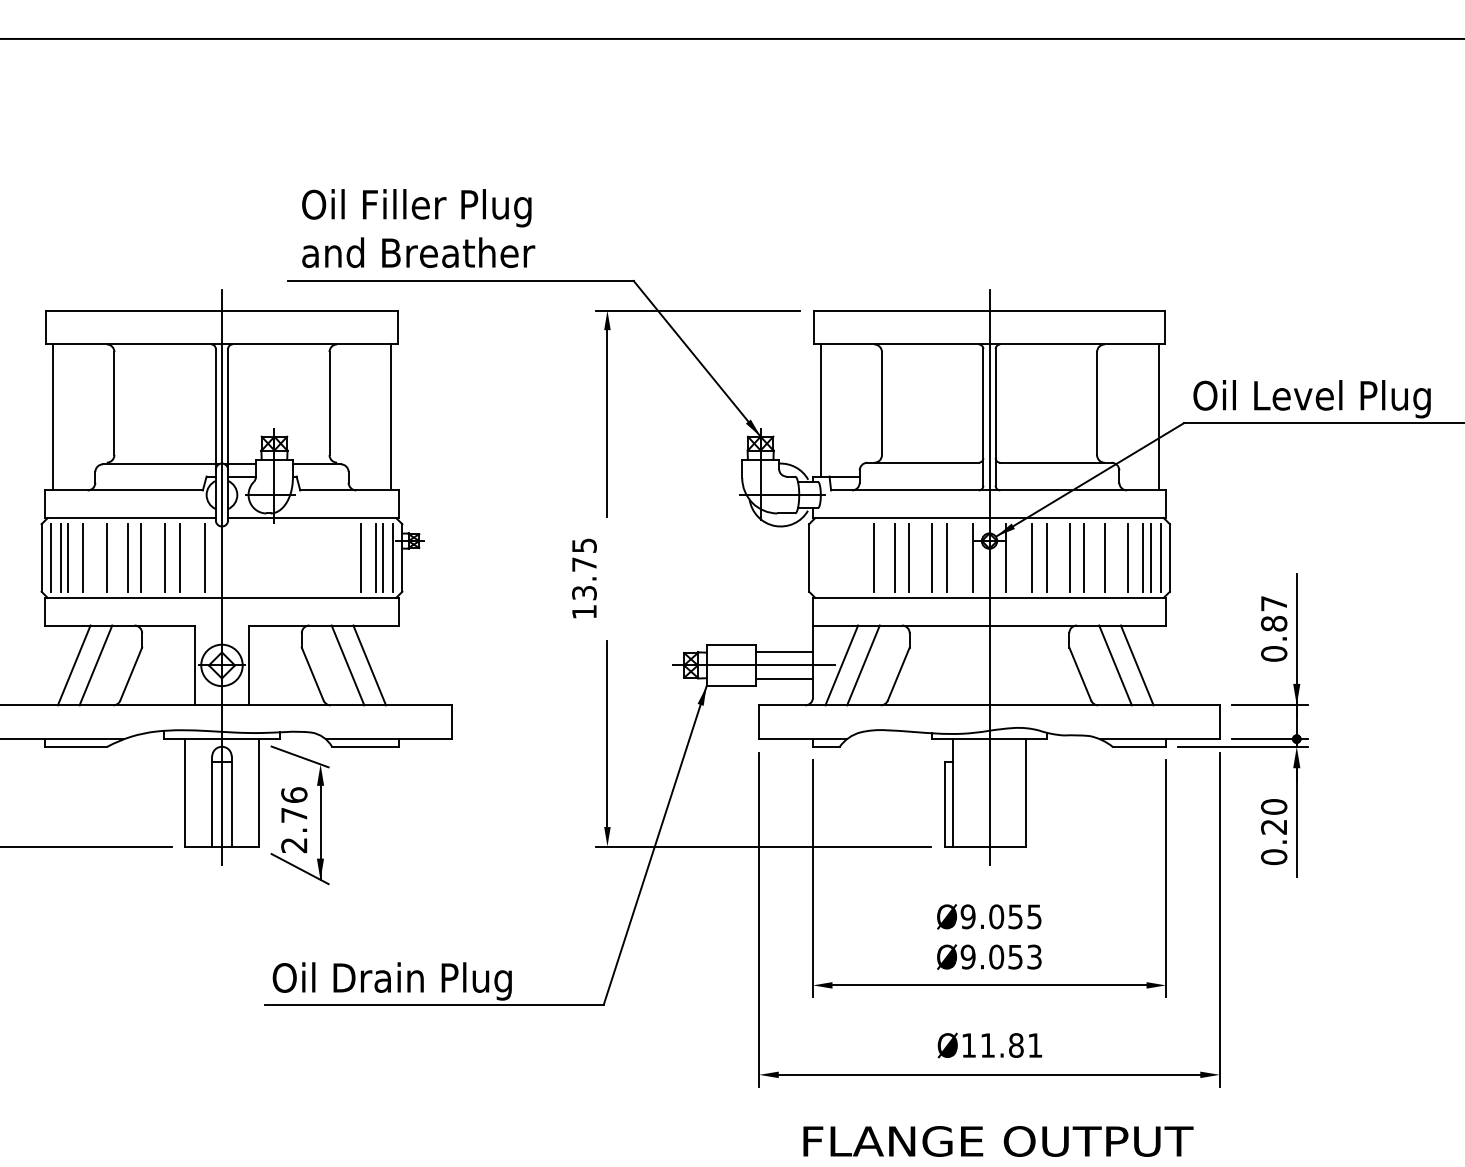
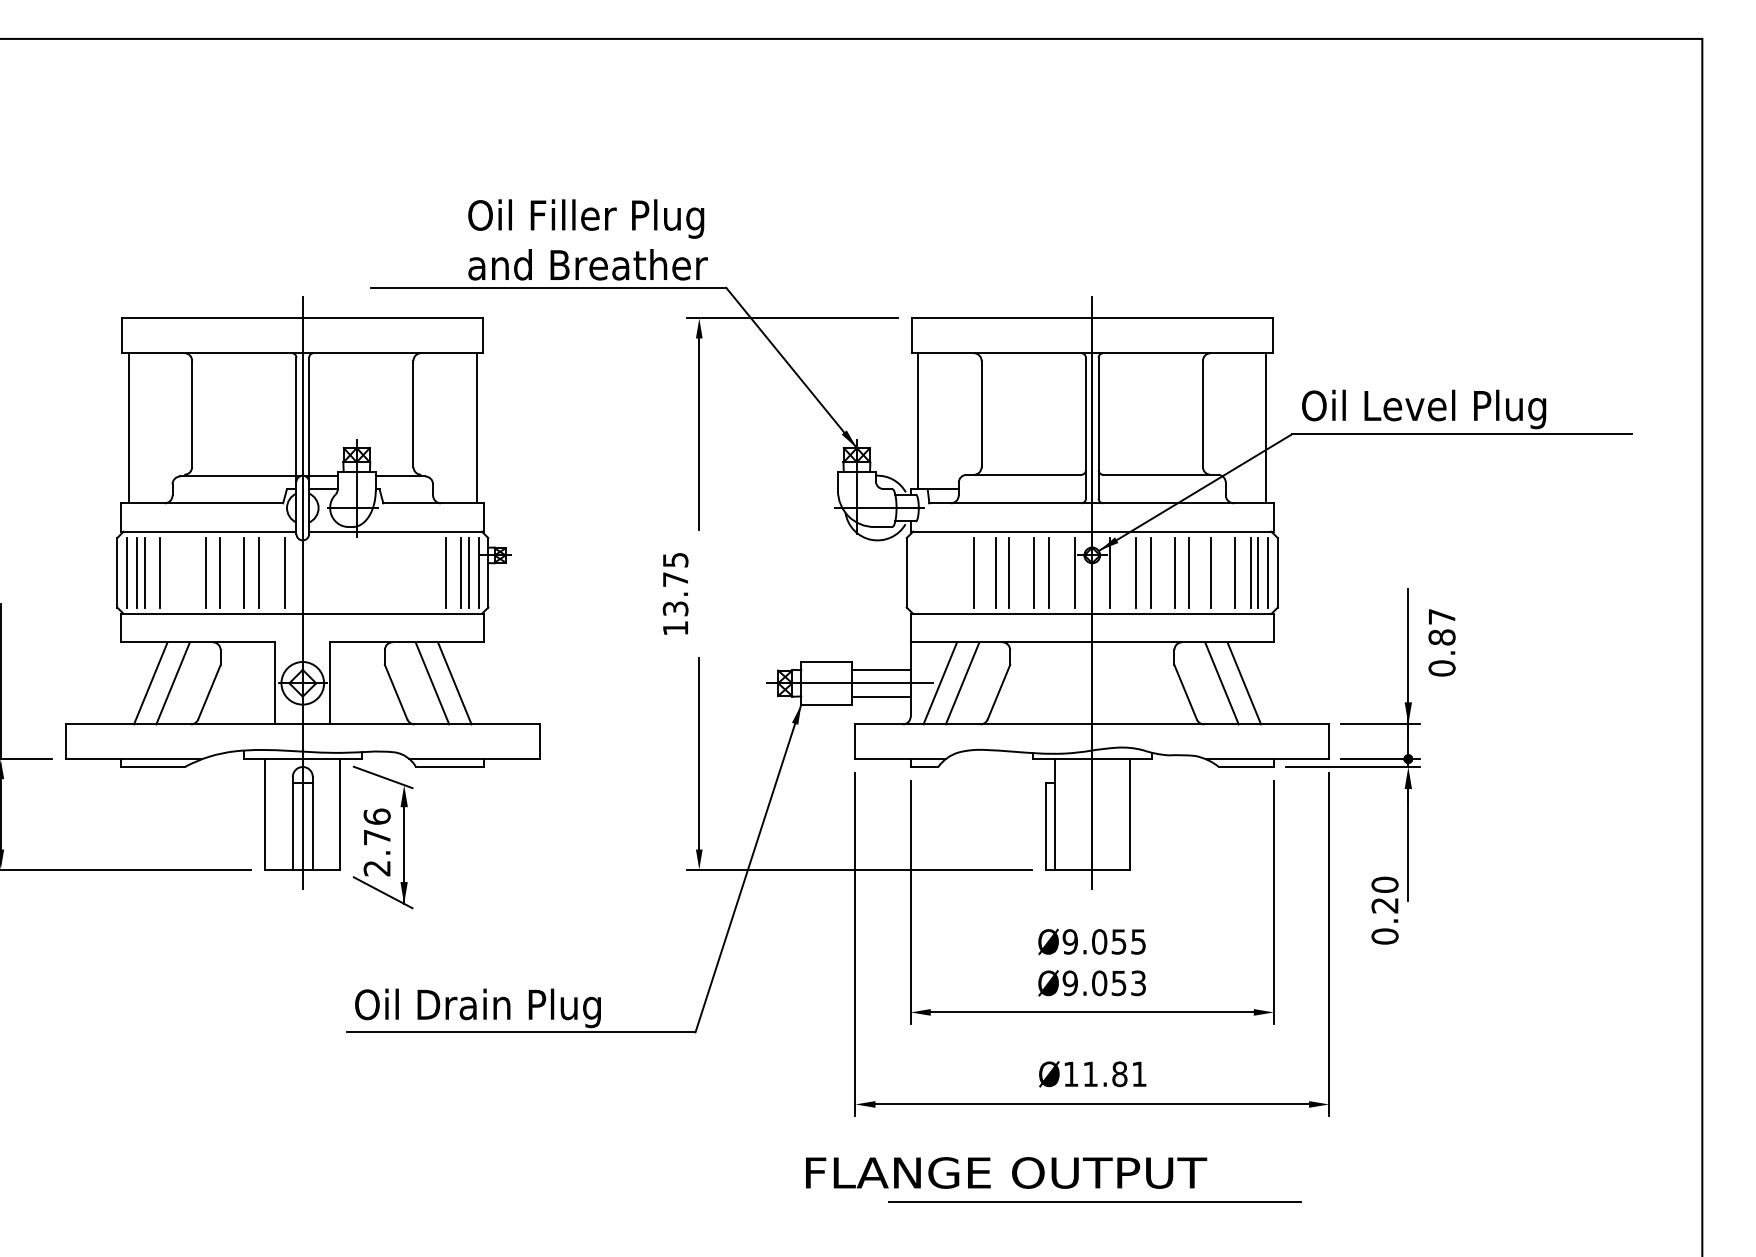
text: (418, 228) -> (587, 239), moved
line: (106, 557) -> (184, 572), removed
text: (1273, 628) -> (1441, 642), moved
text: (1273, 831) -> (1384, 910), moved
text: (998, 1141) -> (1006, 1172), moved

